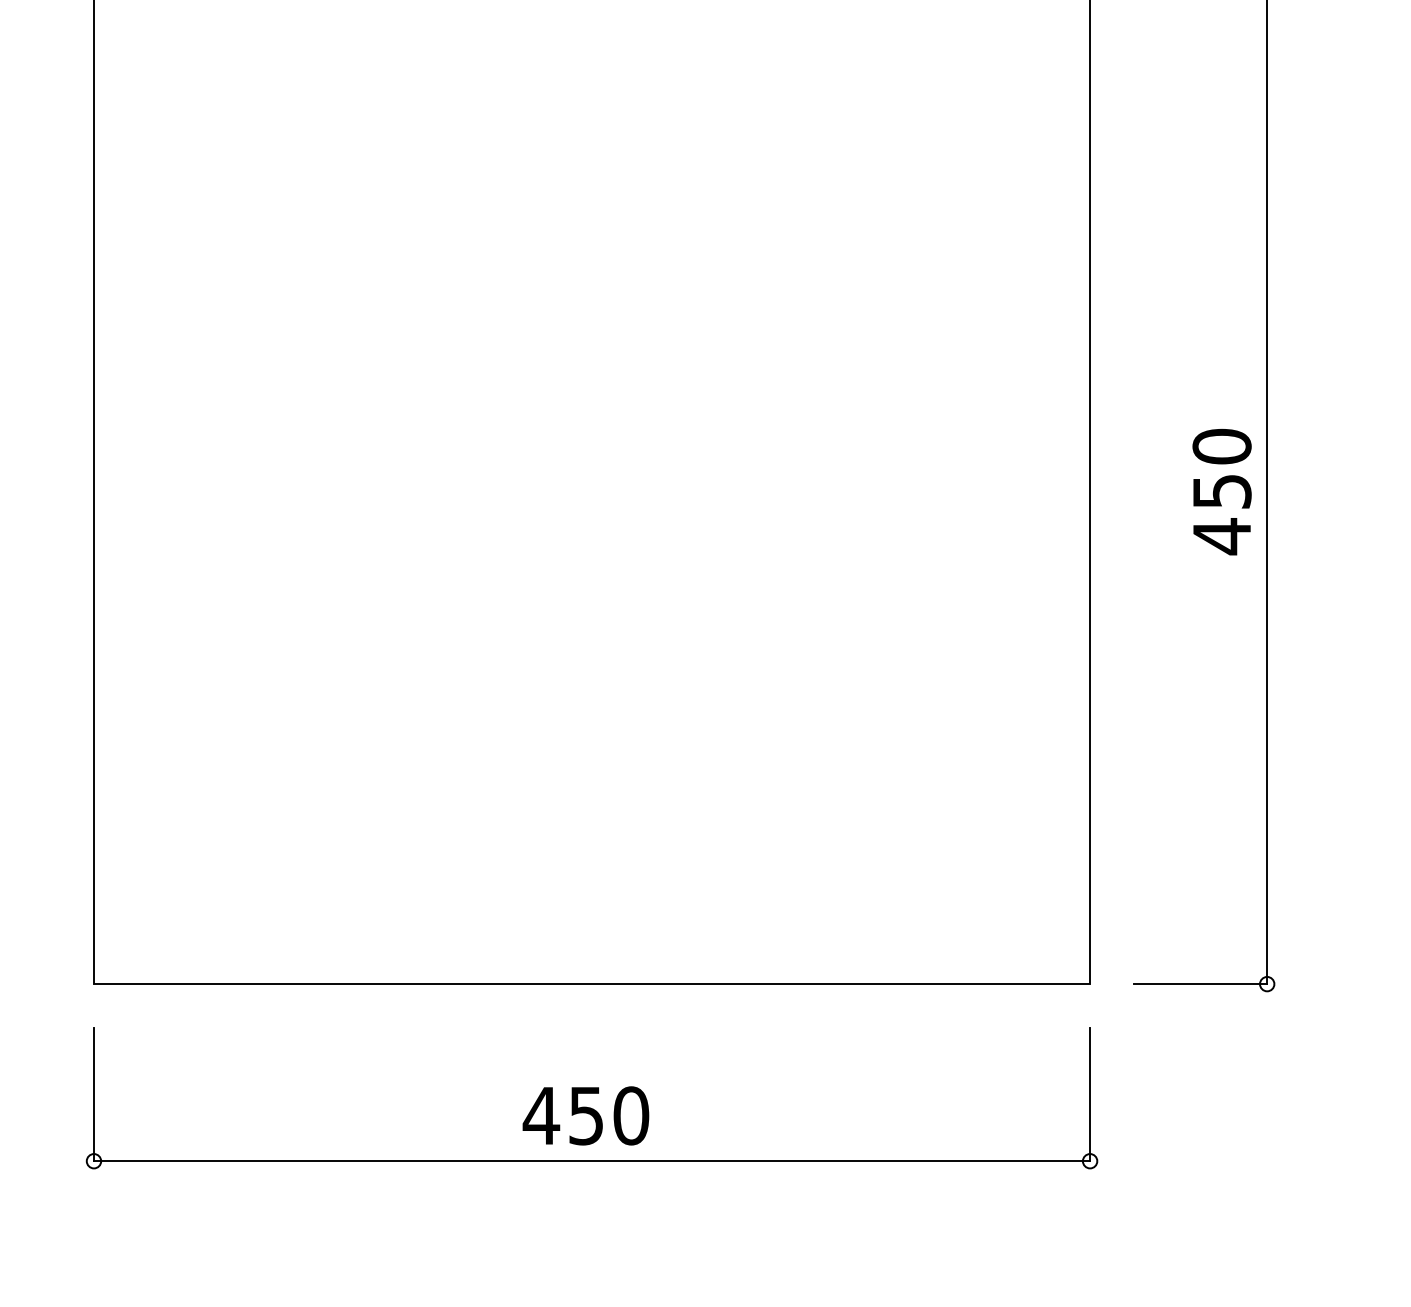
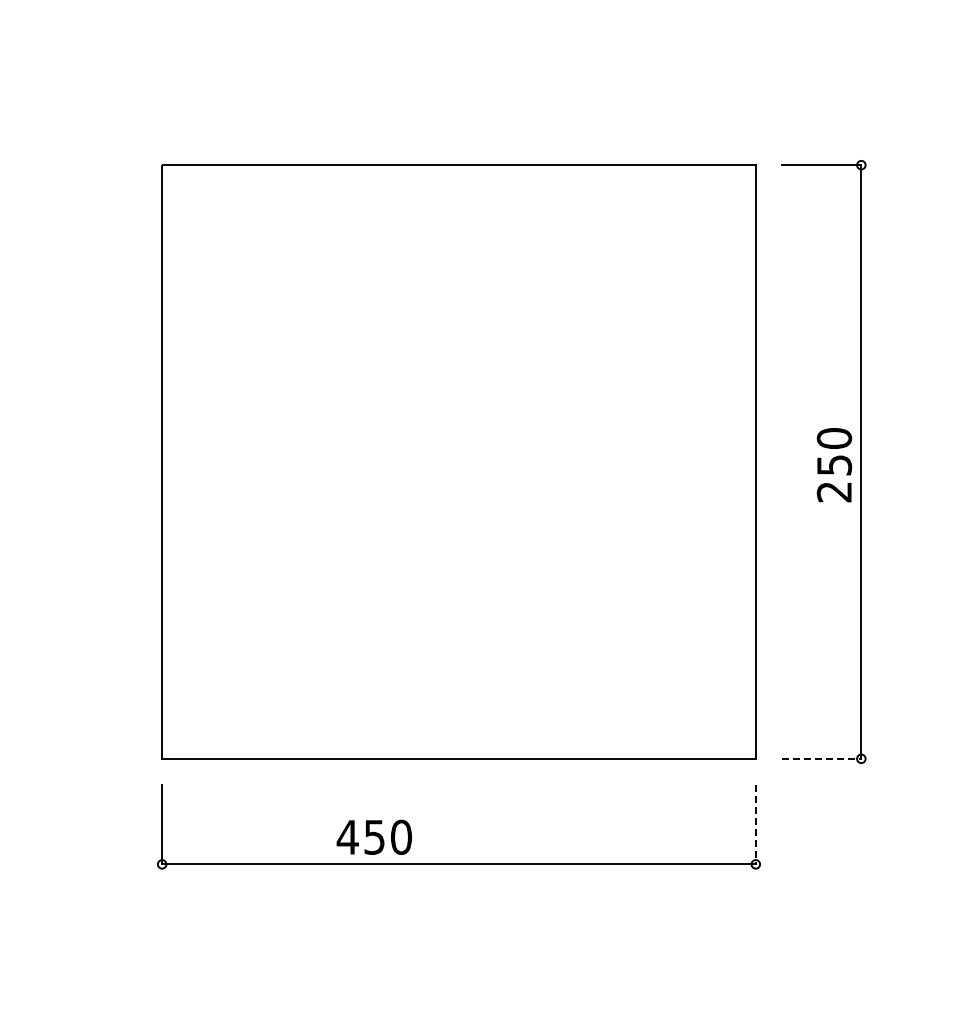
text: (1220, 537) -> (833, 492), 450 -> 250
line: (1200, 983) -> (821, 758), solid -> dashed
line: (1089, 1094) -> (755, 824), solid -> dashed
text: (584, 1114) -> (373, 836), moved

